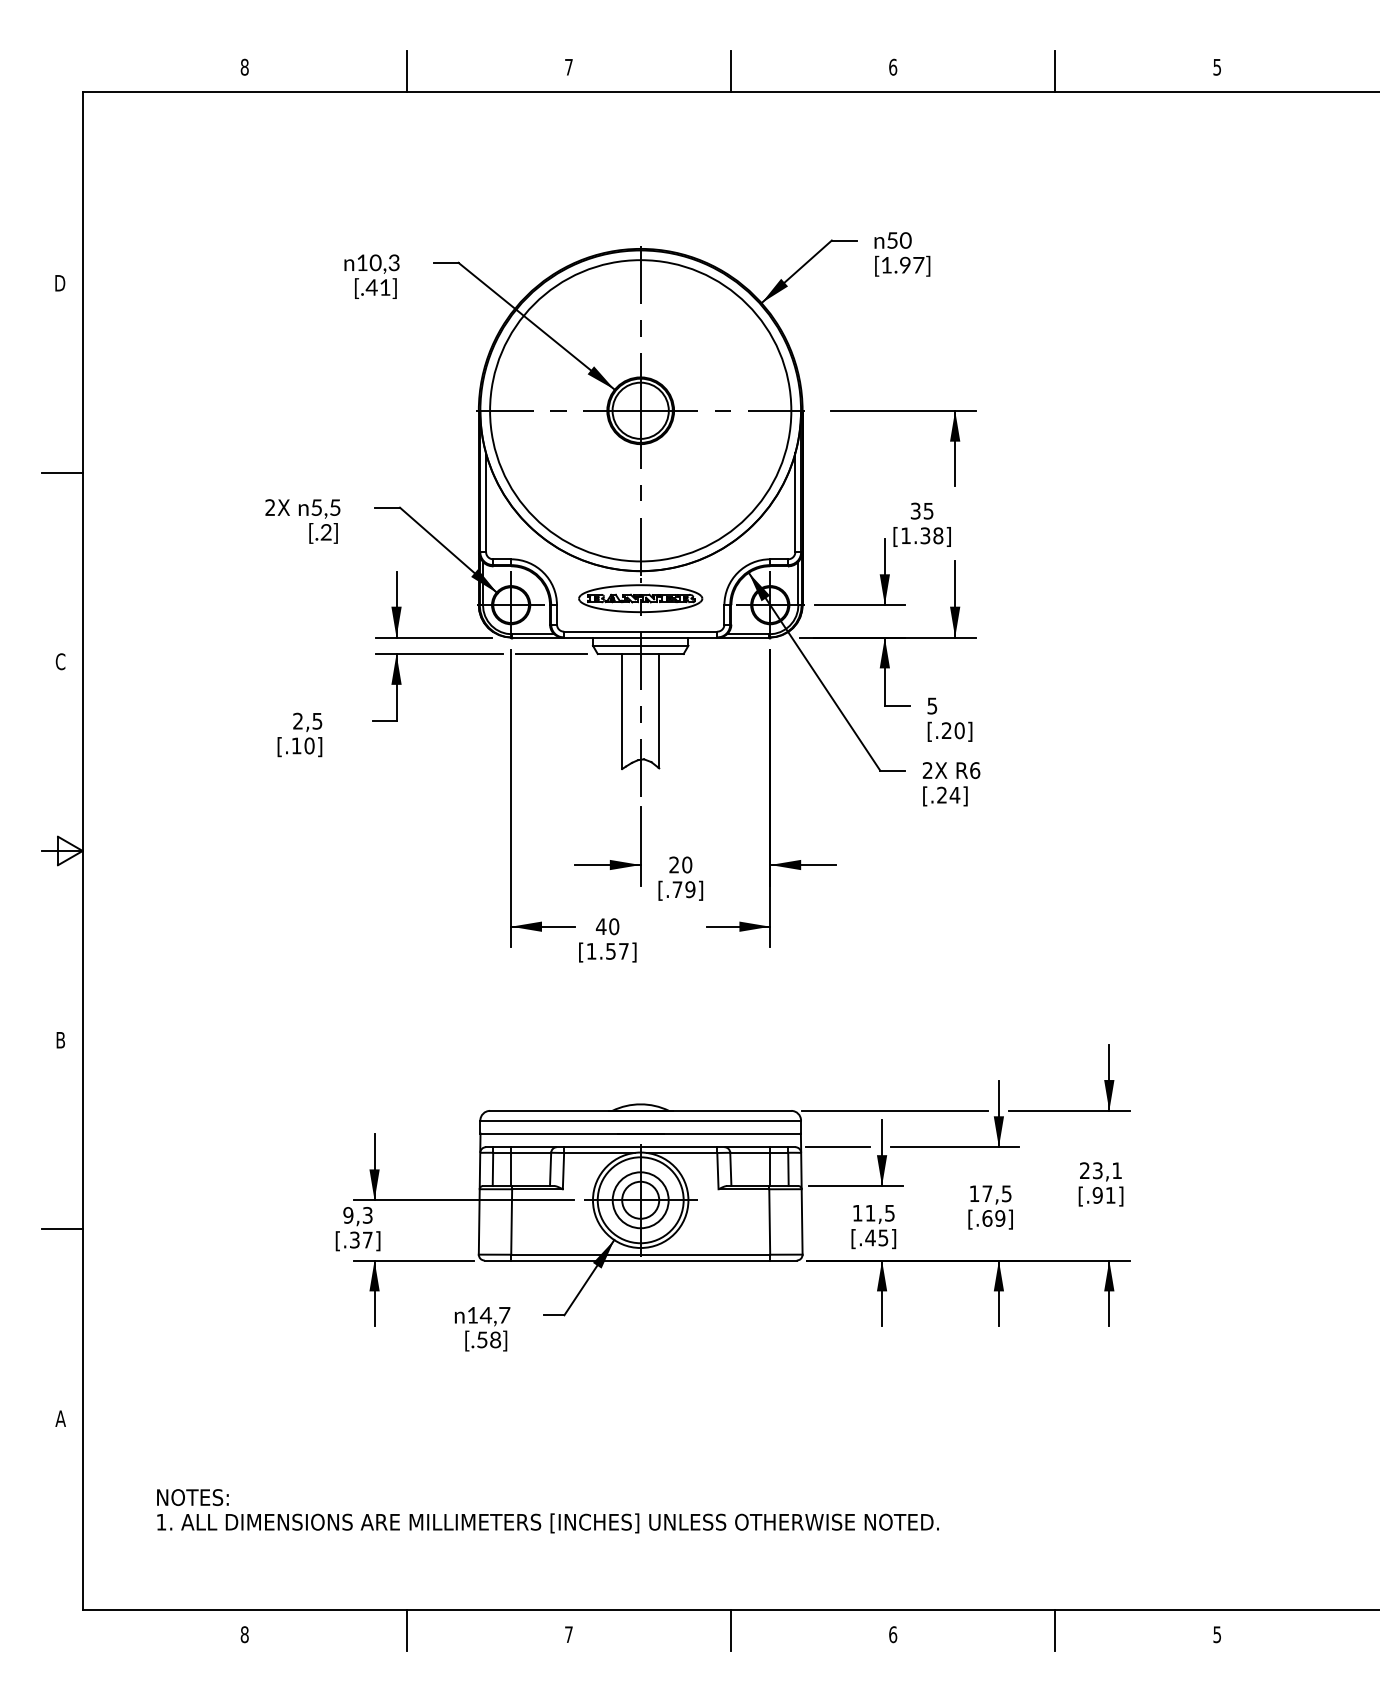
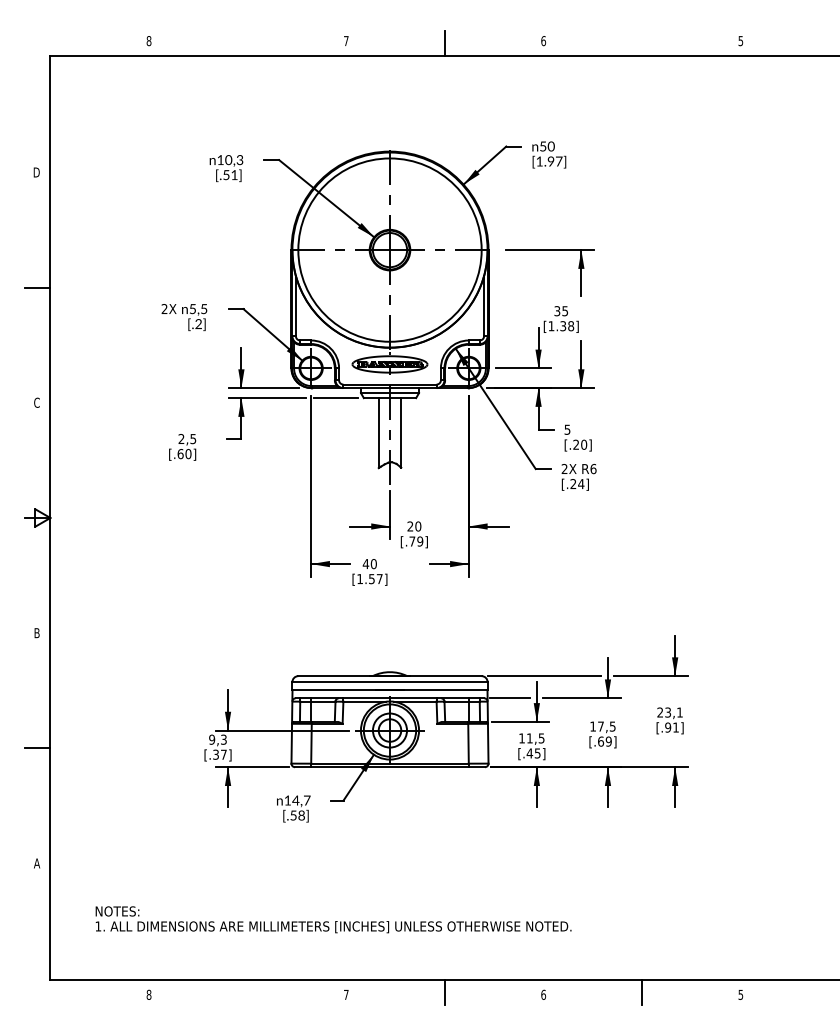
line: (406, 71) -> (247, 43), removed
line: (1055, 71) -> (642, 43), removed
text: (370, 288) -> (225, 175), [.41] -> [.51]
text: (296, 746) -> (180, 454), [.10] -> [.60]
line: (406, 1629) -> (247, 991), removed

